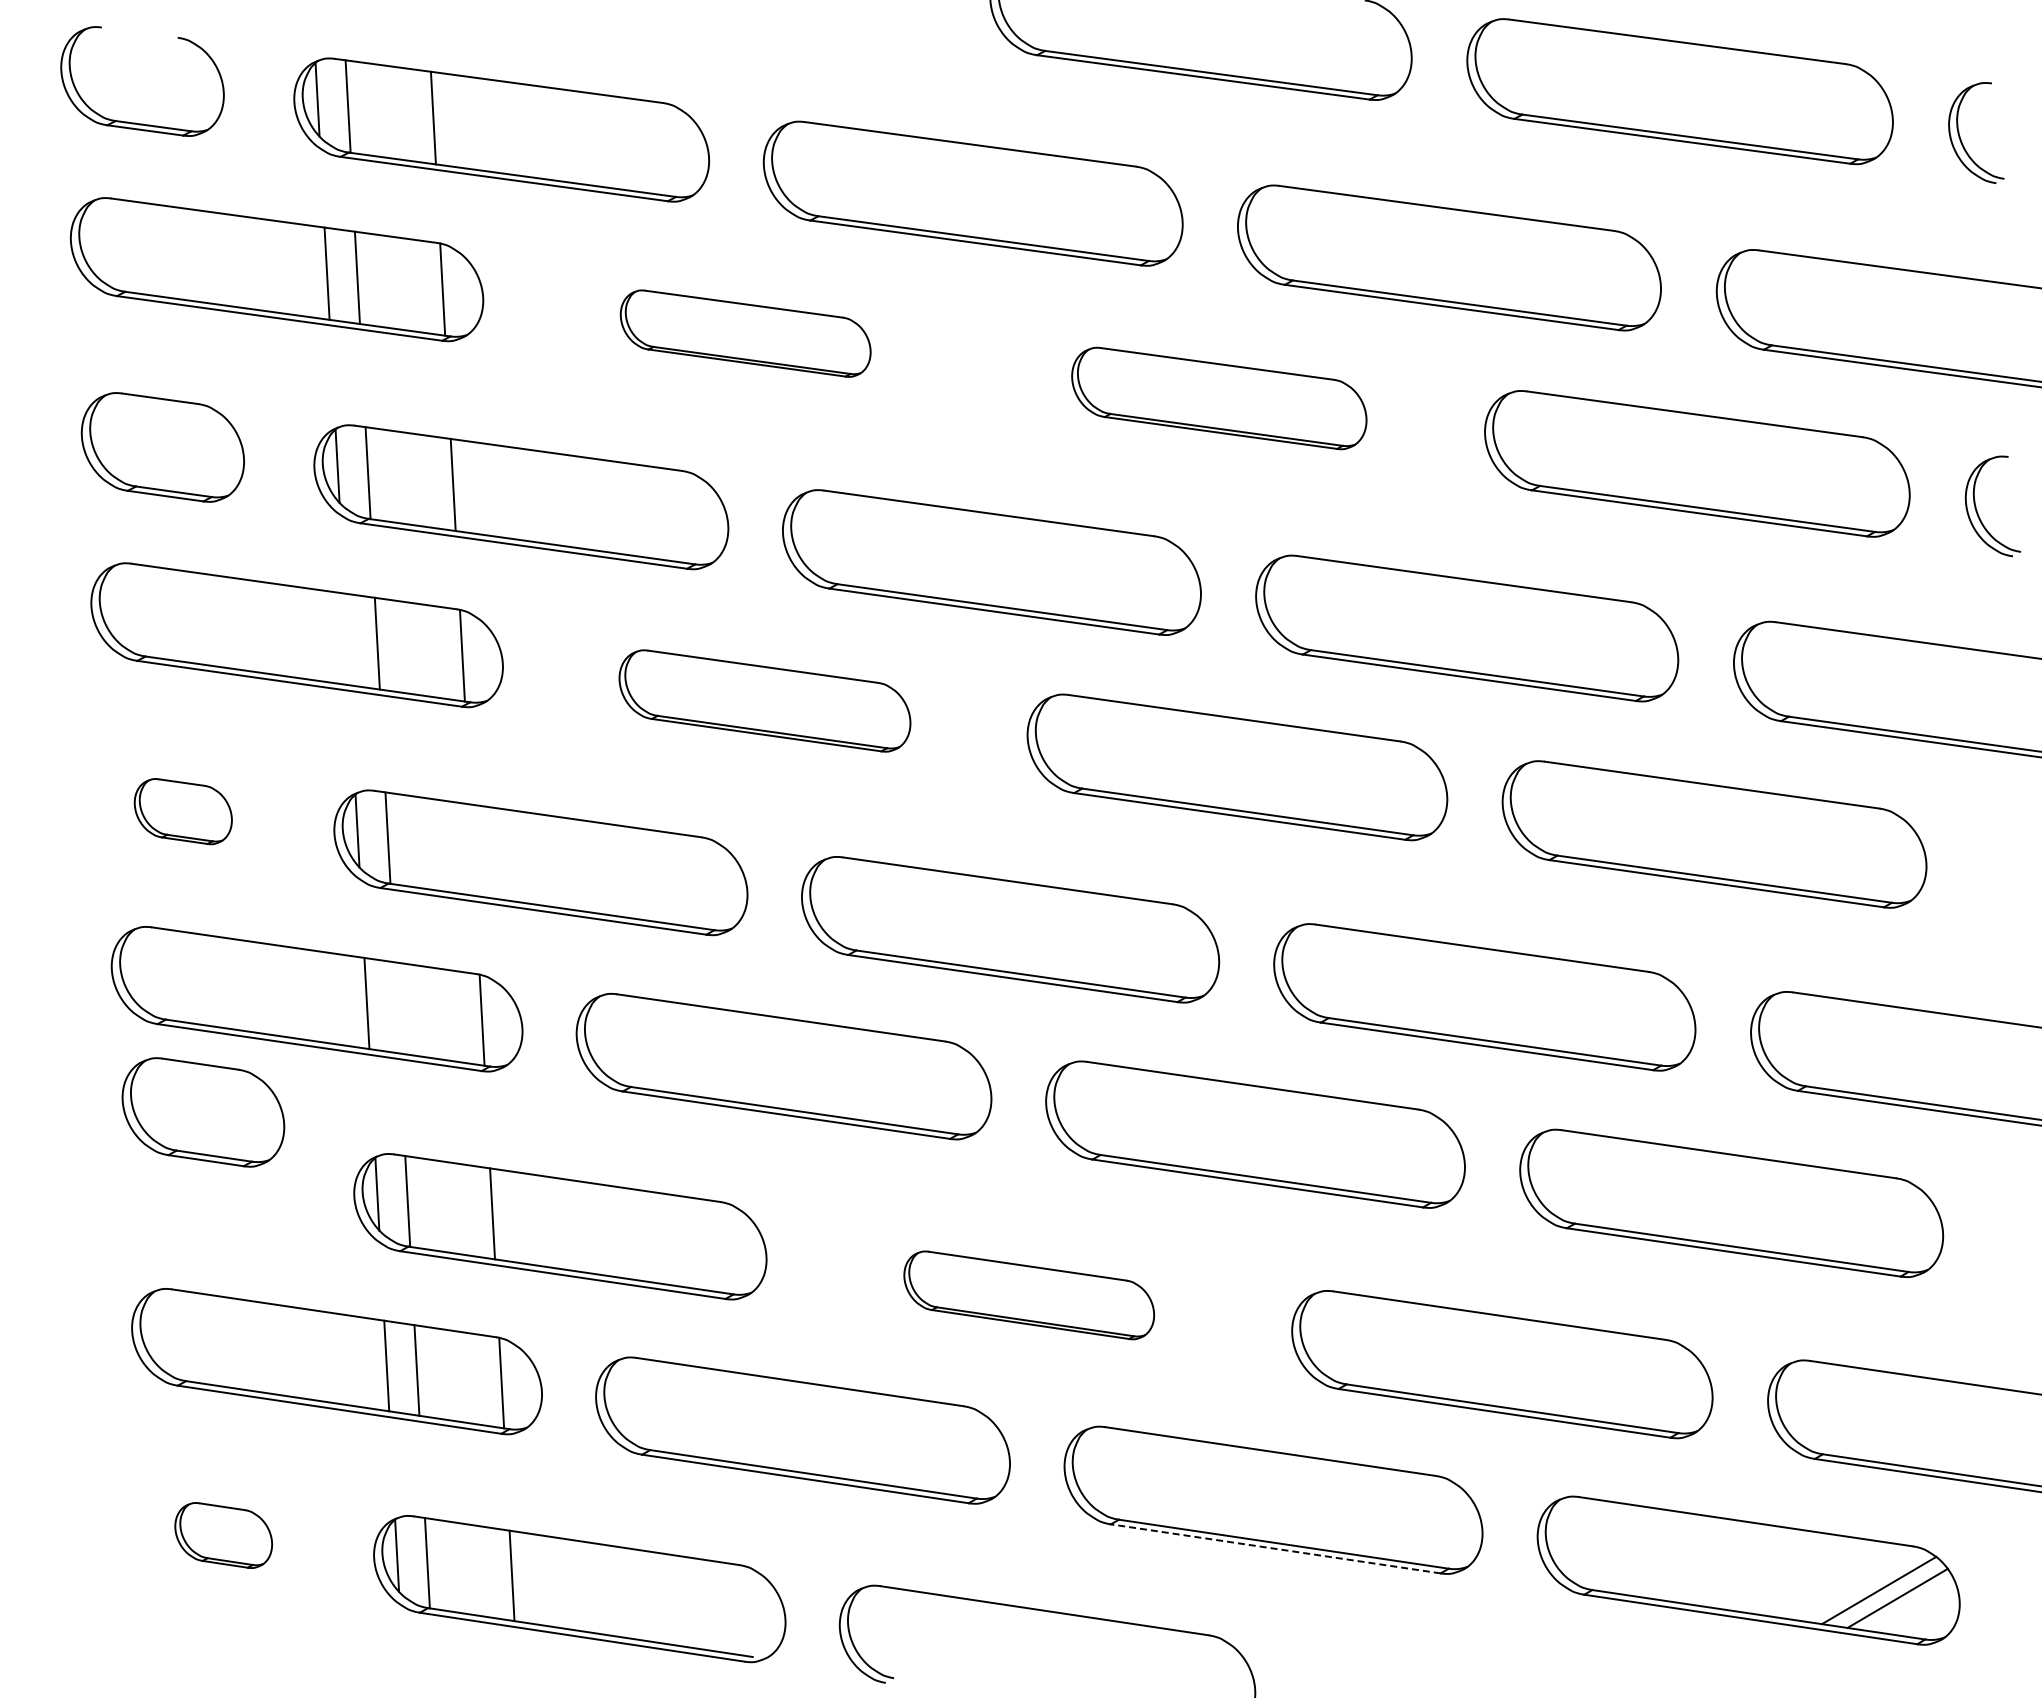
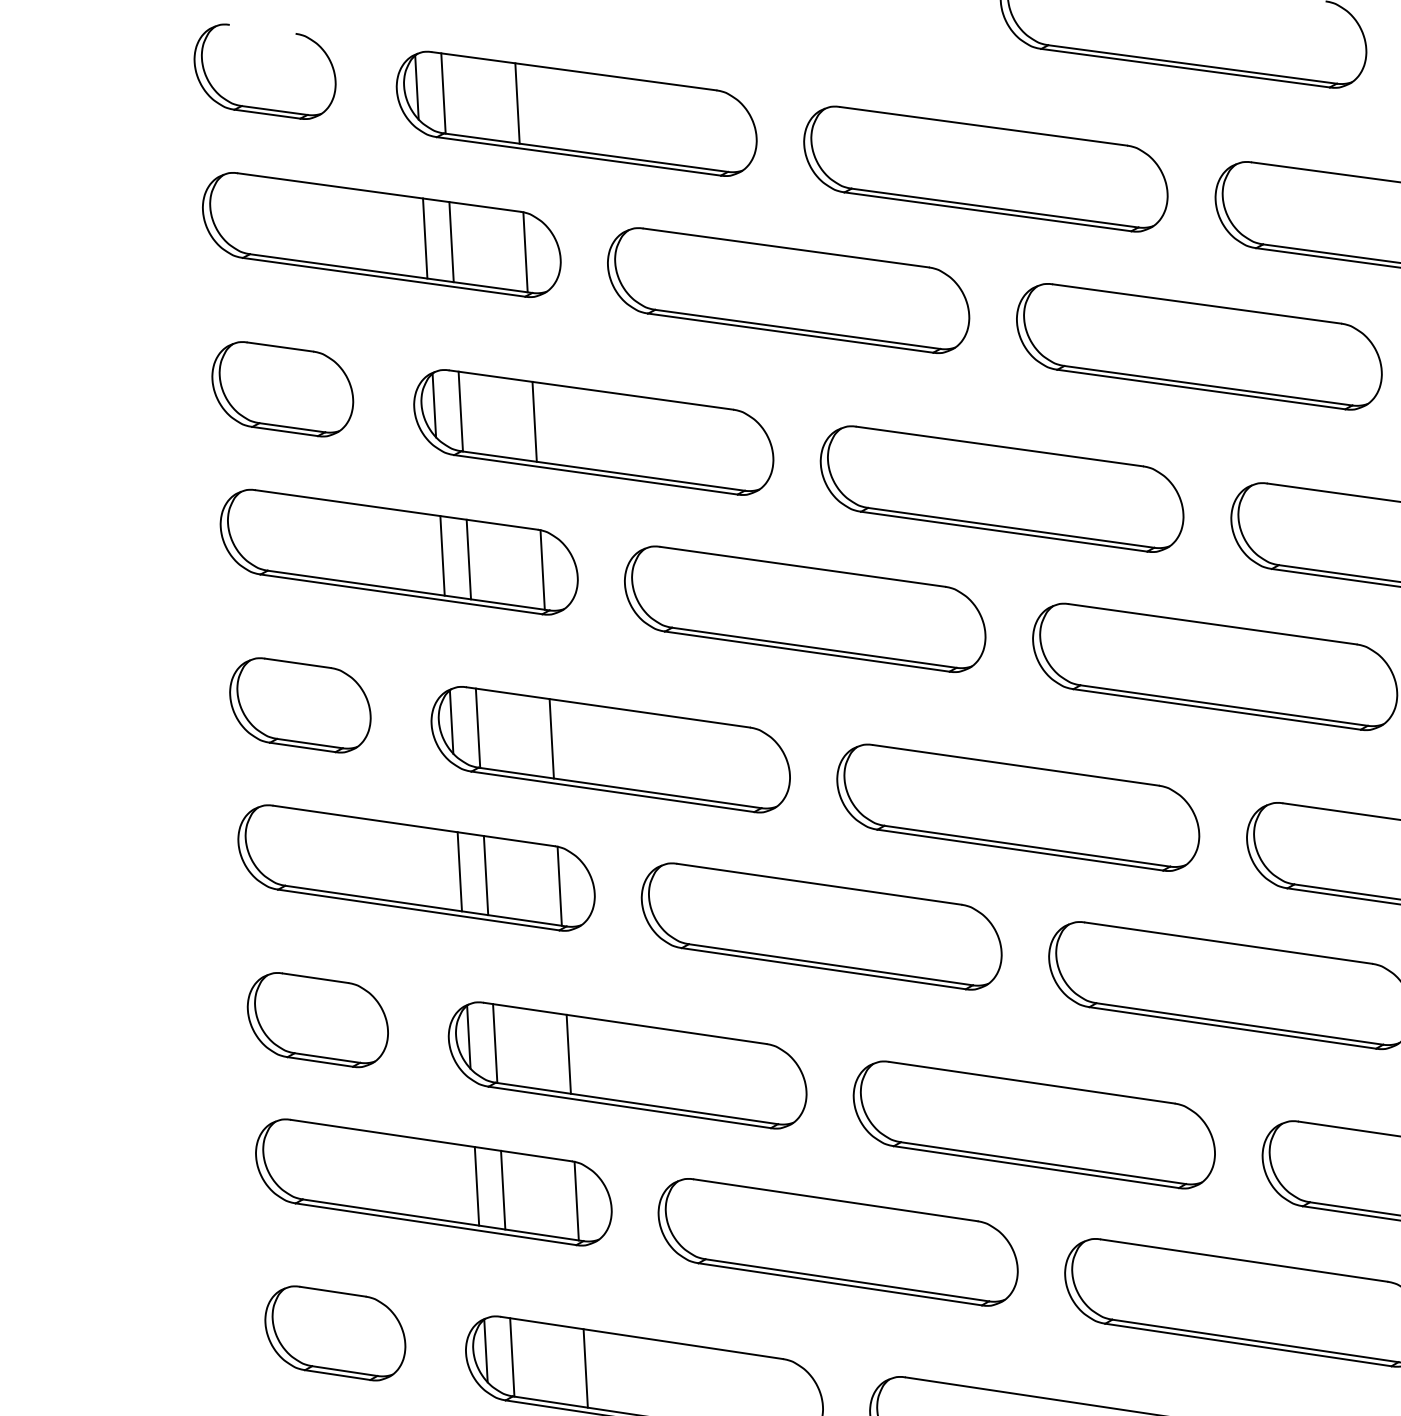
part: (745, 333) -> (788, 290), size x1.67
part: (1219, 398) -> (1199, 346), size x1.43
line: (346, 639) -> (442, 555), added
part: (764, 700) -> (804, 608), size x1.43
part: (183, 811) -> (300, 705), size x1.67
line: (472, 850) -> (551, 739), added
line: (396, 1007) -> (485, 875), added
part: (203, 1112) -> (317, 1020), moved
part: (1029, 1295) -> (1034, 1125), size x1.67
part: (223, 1535) -> (335, 1333), size x1.67
line: (1275, 1548) -> (1248, 1344), dashed -> solid

